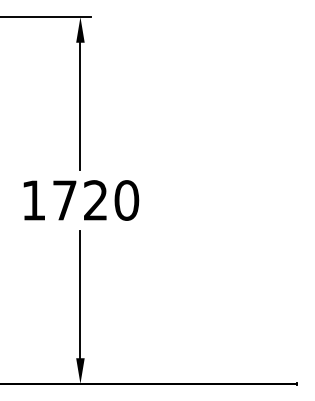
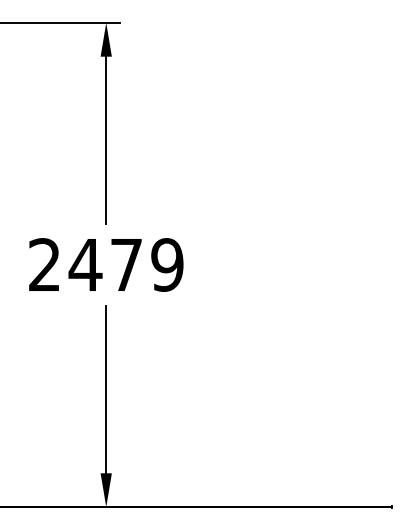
text: (80, 200) -> (106, 265), 1720 -> 2479

